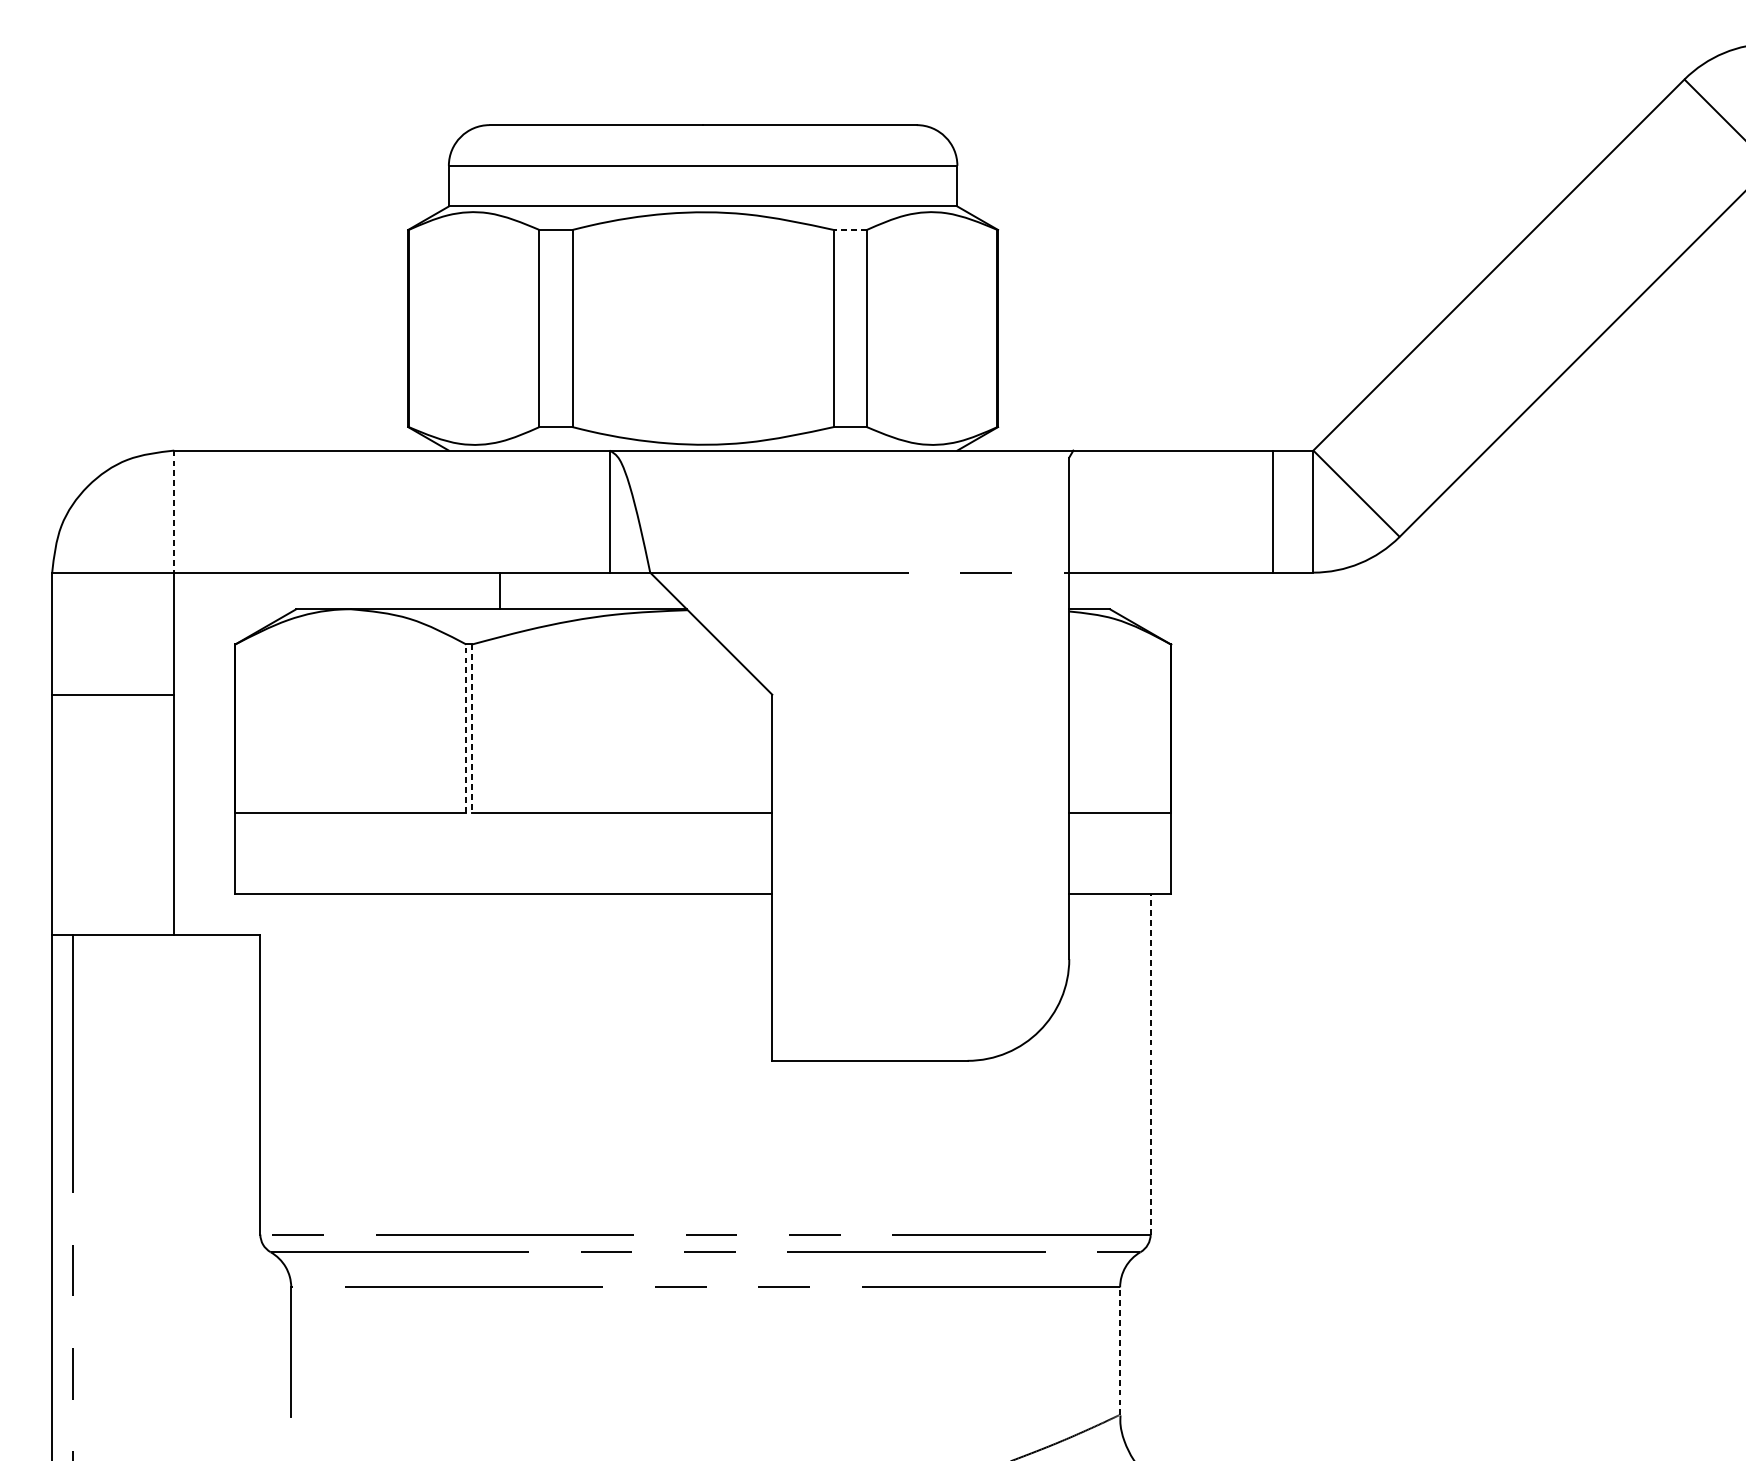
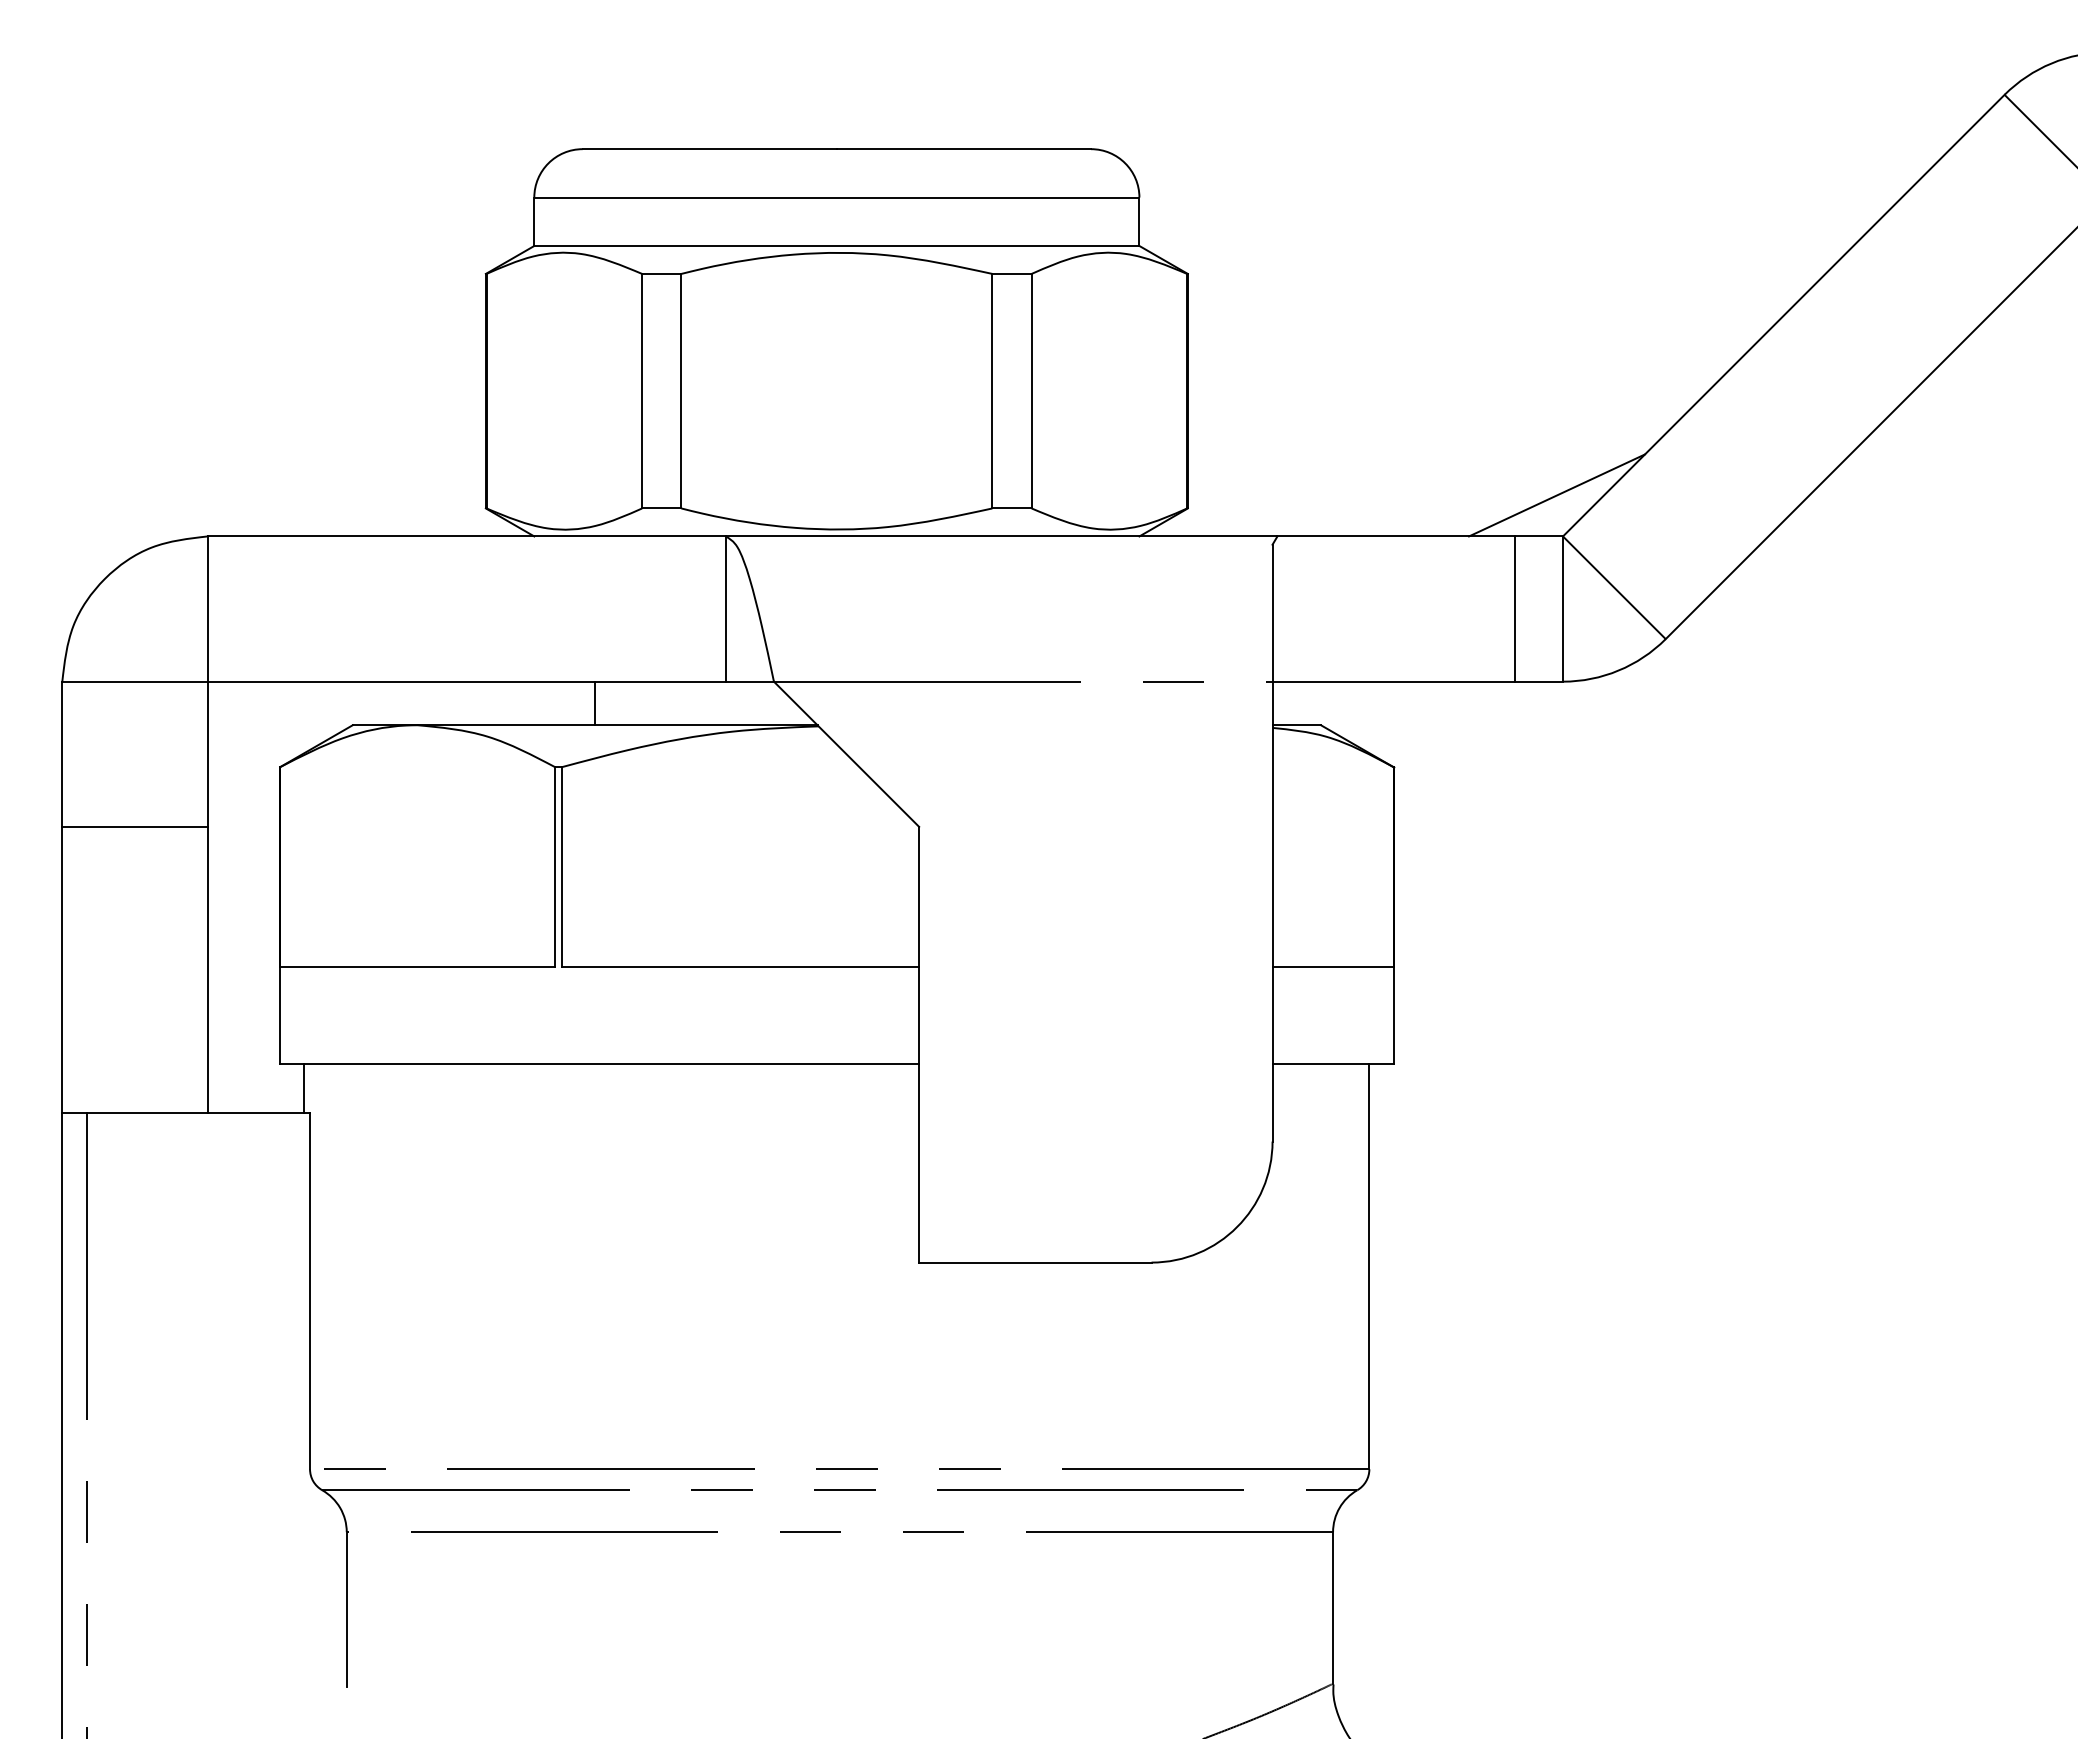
line: (850, 229) -> (1012, 273), dashed -> solid
line: (1308, 416) -> (1557, 495), added
line: (174, 511) -> (207, 609), dashed -> solid
line: (466, 727) -> (555, 866), dashed -> solid
line: (471, 728) -> (561, 867), dashed -> solid
line: (255, 914) -> (304, 1088), added
line: (1150, 1064) -> (1369, 1266), dashed -> solid
line: (1120, 1350) -> (1333, 1607), dashed -> solid

